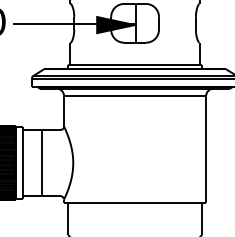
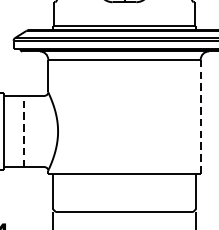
line: (206, 150) -> (201, 117), solid -> dashed
line: (41, 162) -> (23, 130), solid -> dashed

